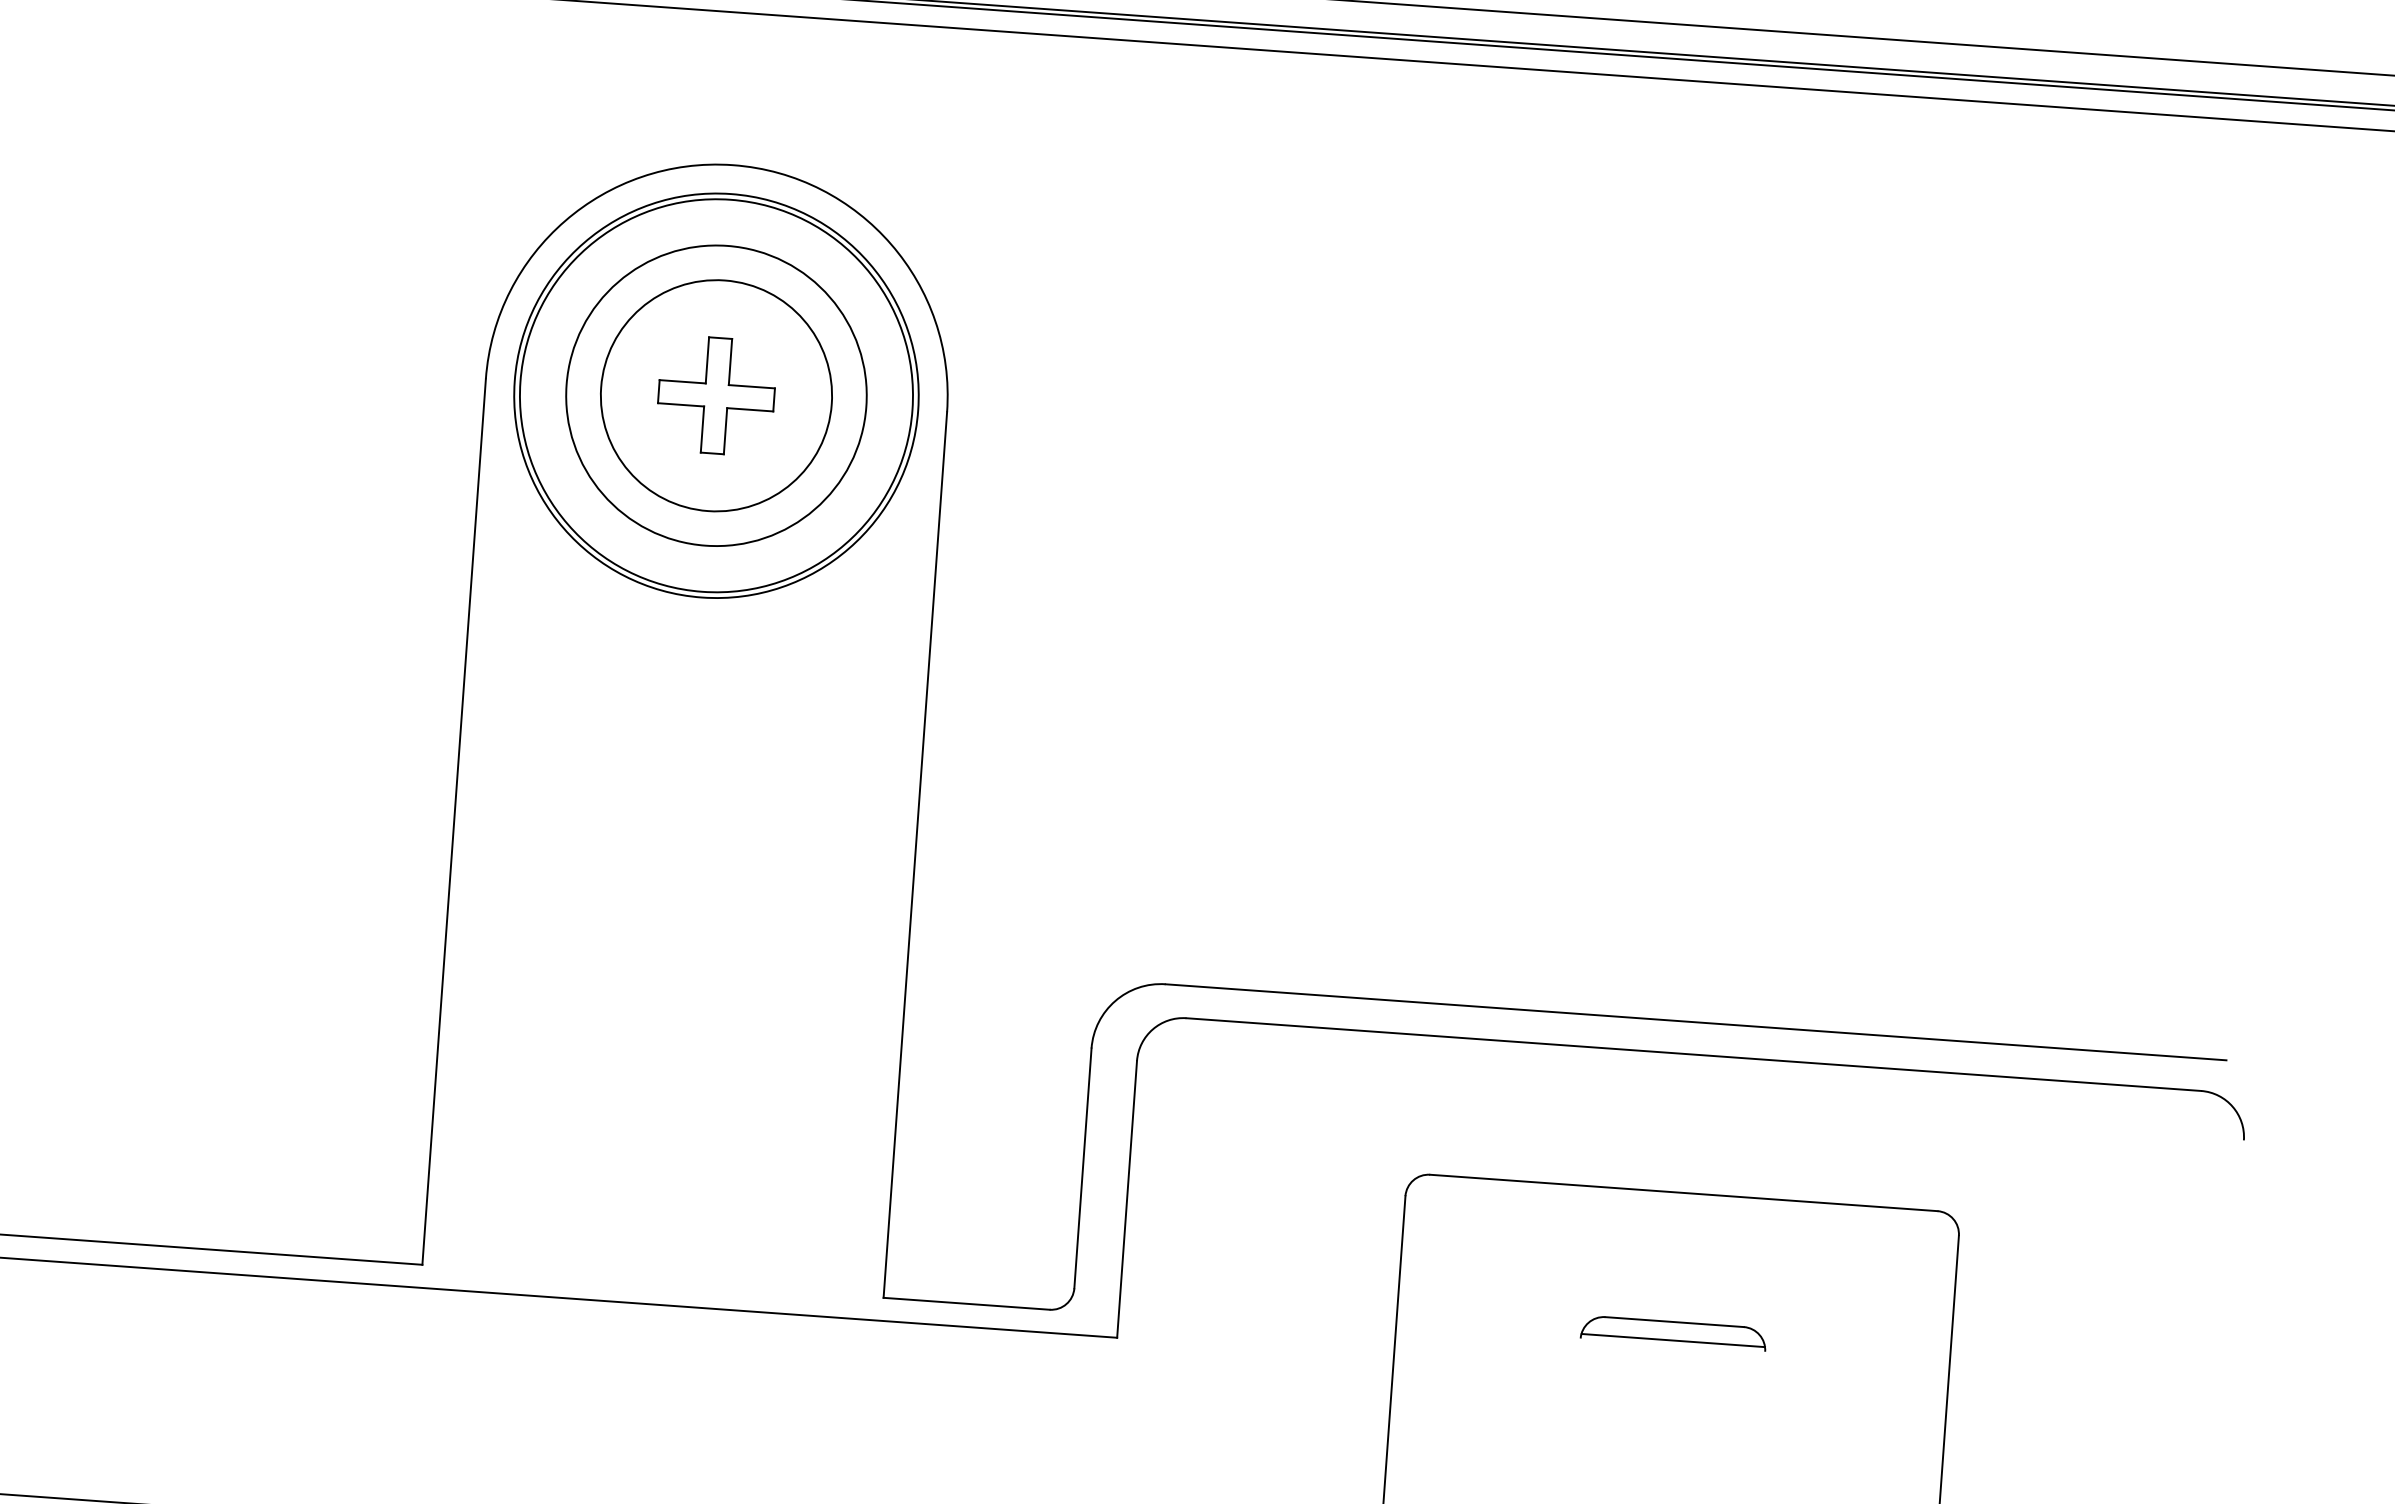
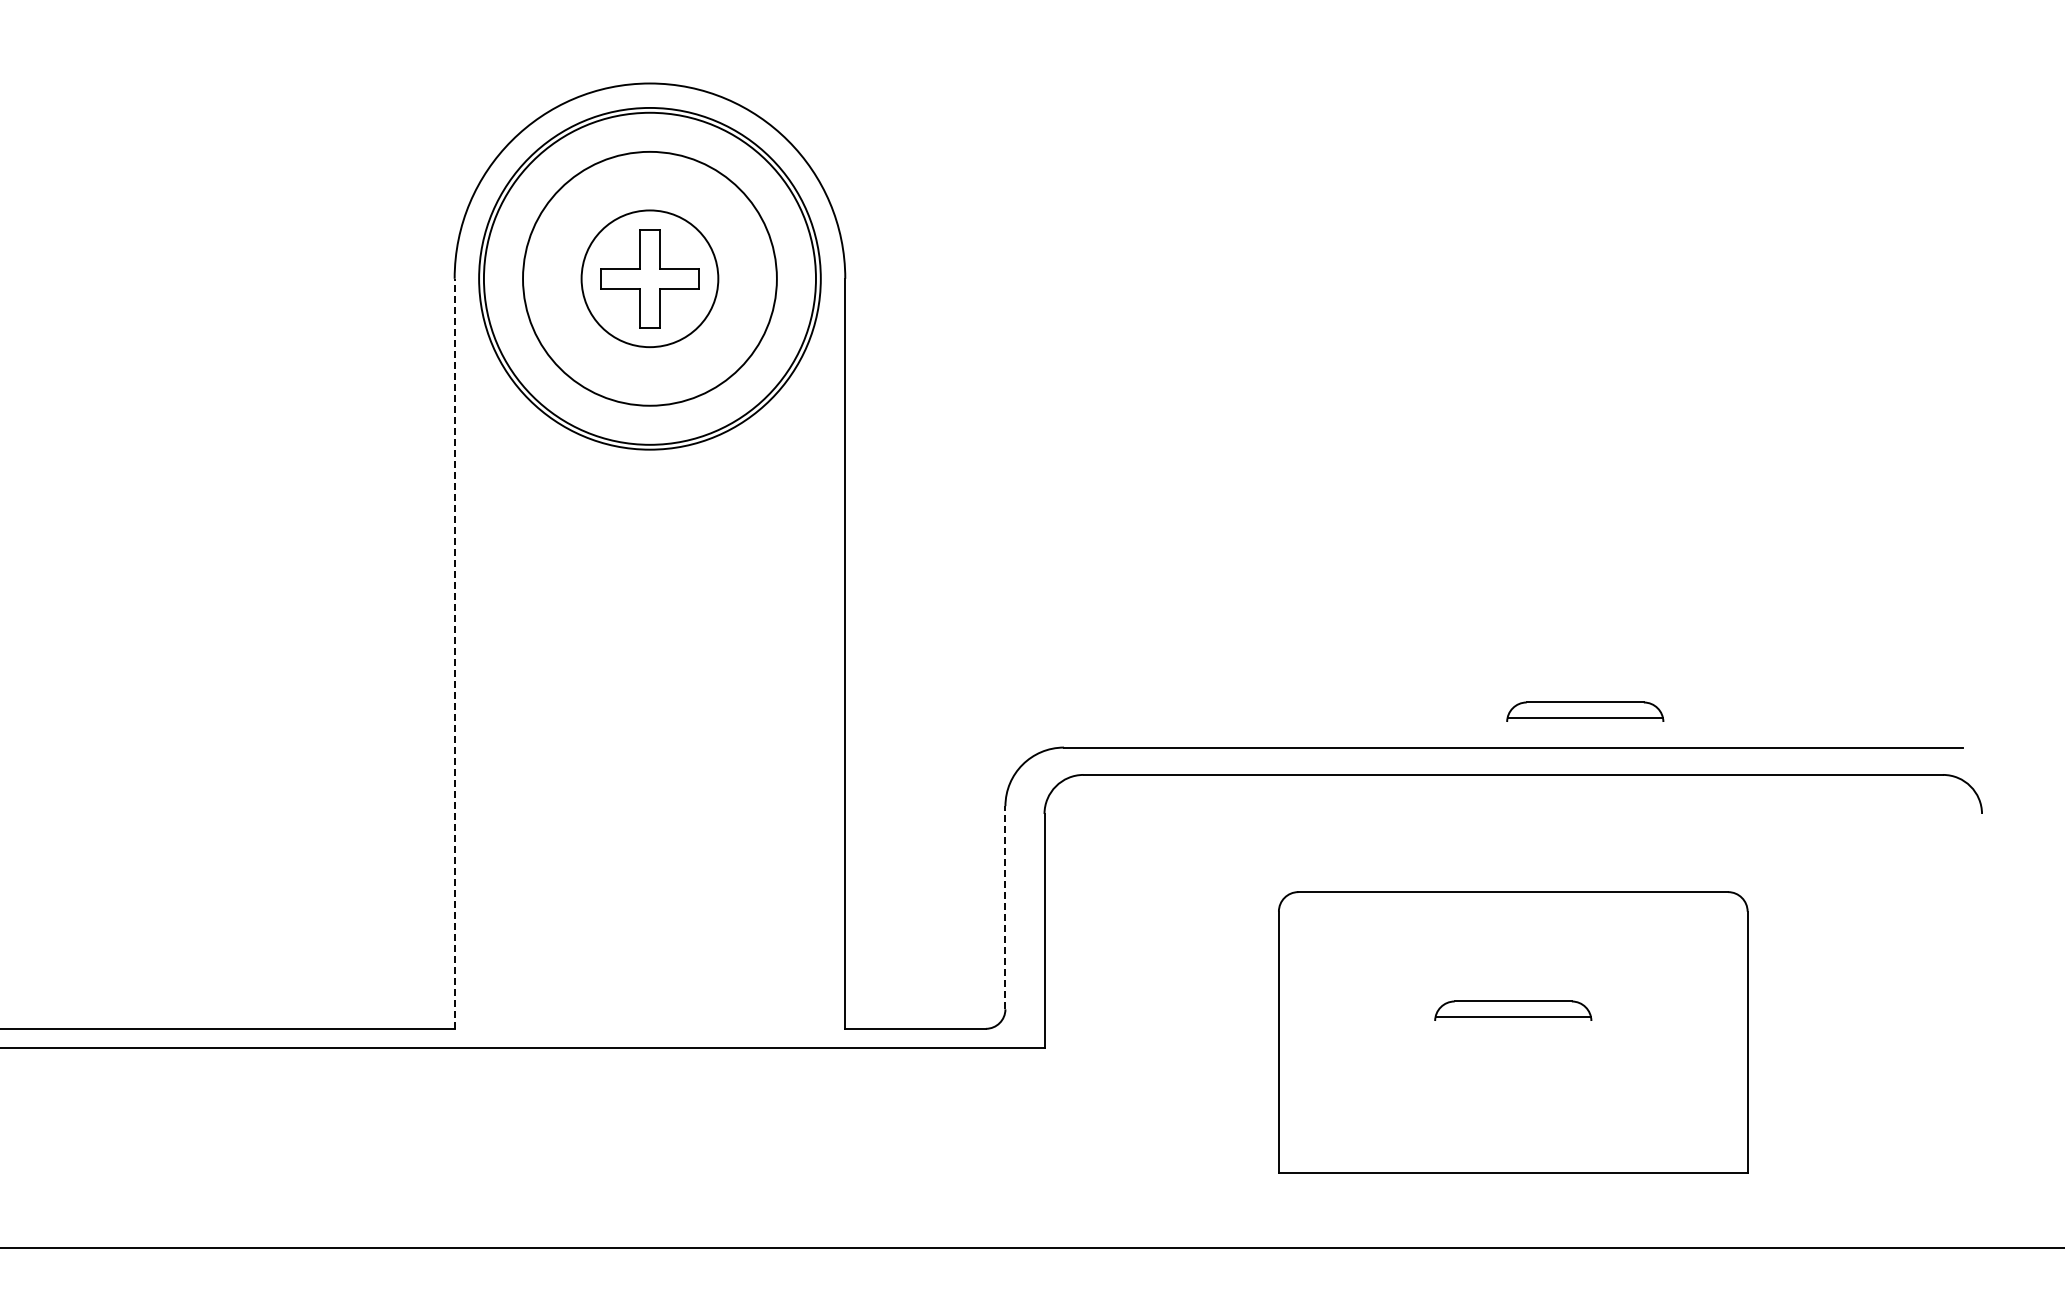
circle: (715, 395) -> (649, 278), size x0.7
line: (453, 821) -> (454, 653), solid -> dashed
part: (1784, 985) -> (1585, 711), added
line: (1083, 1168) -> (1005, 907), solid -> dashed

